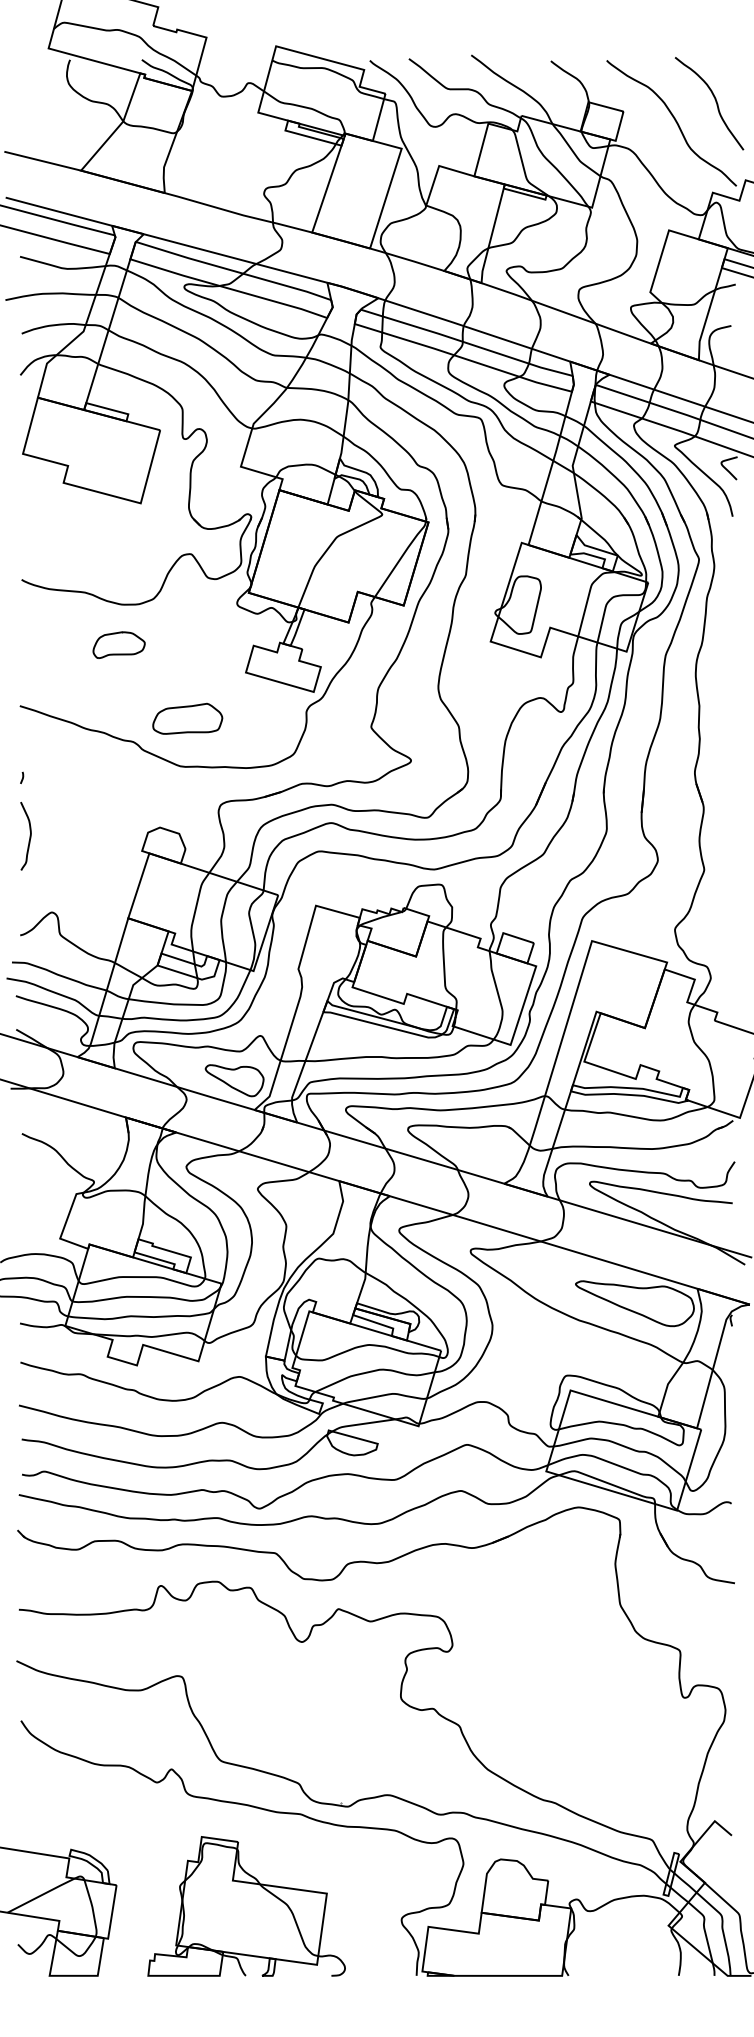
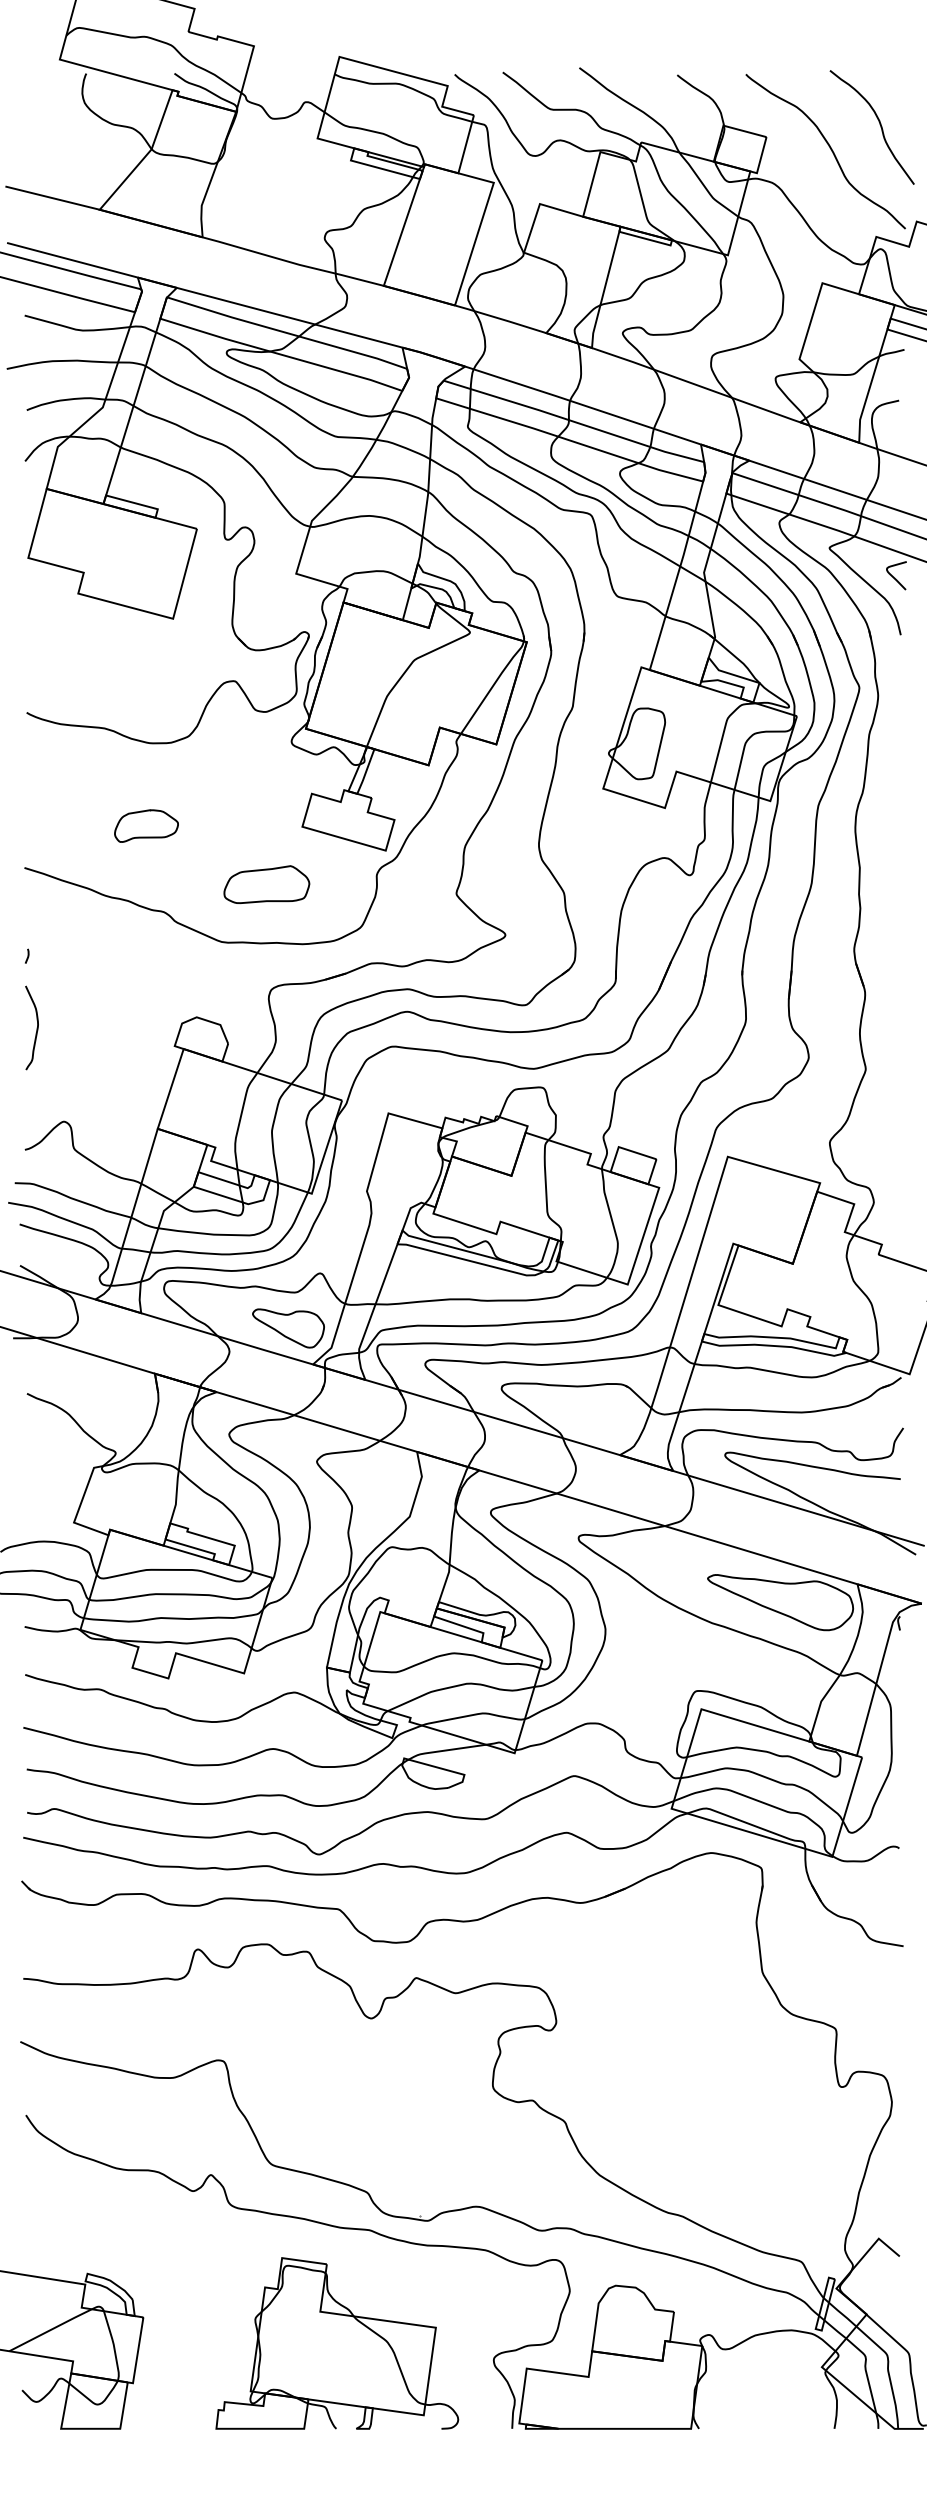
part: (119, 644) -> (146, 825), moved
part: (187, 718) -> (266, 884), moved
part: (246, 1906) -> (337, 2343), moved

